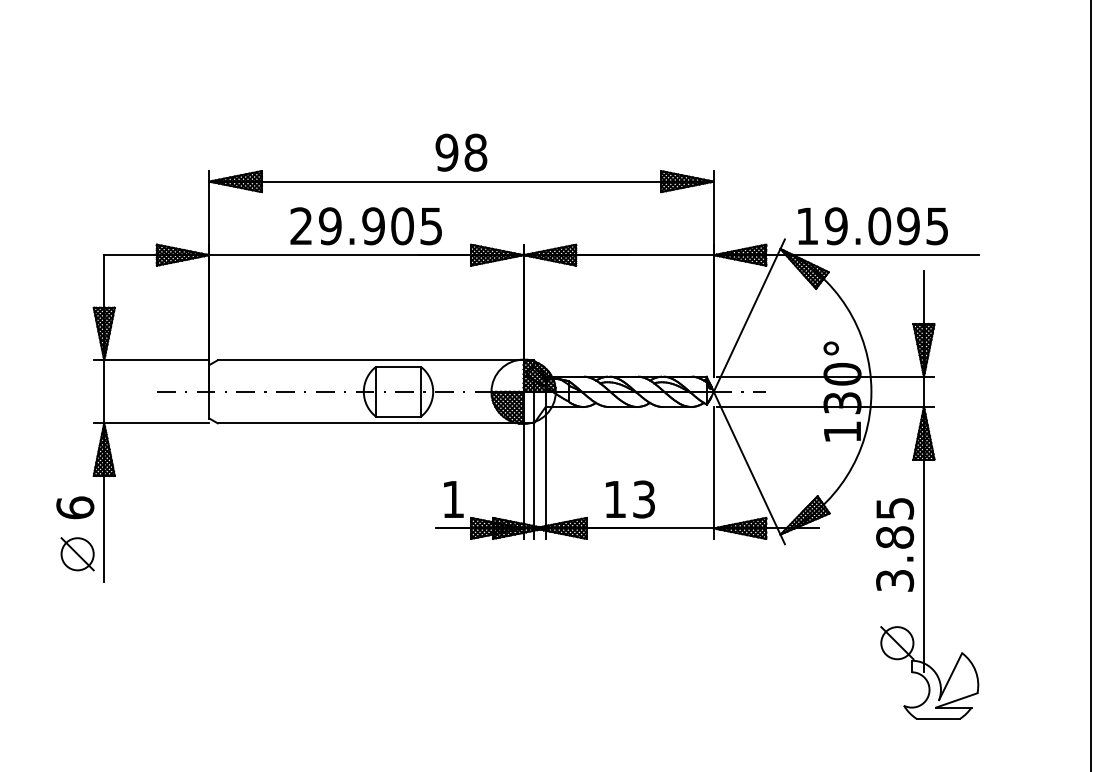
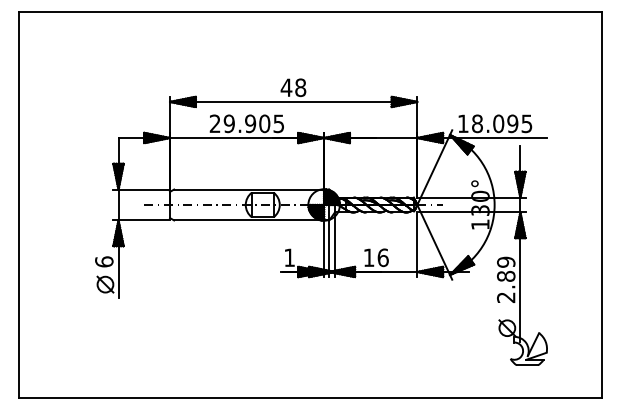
text: (446, 152) -> (286, 87), 98 -> 48
text: (834, 225) -> (476, 123), 19.095 -> 18.095
text: (642, 498) -> (382, 257), 13 -> 16
text: (895, 543) -> (506, 279), 3.85 -> 2.89

